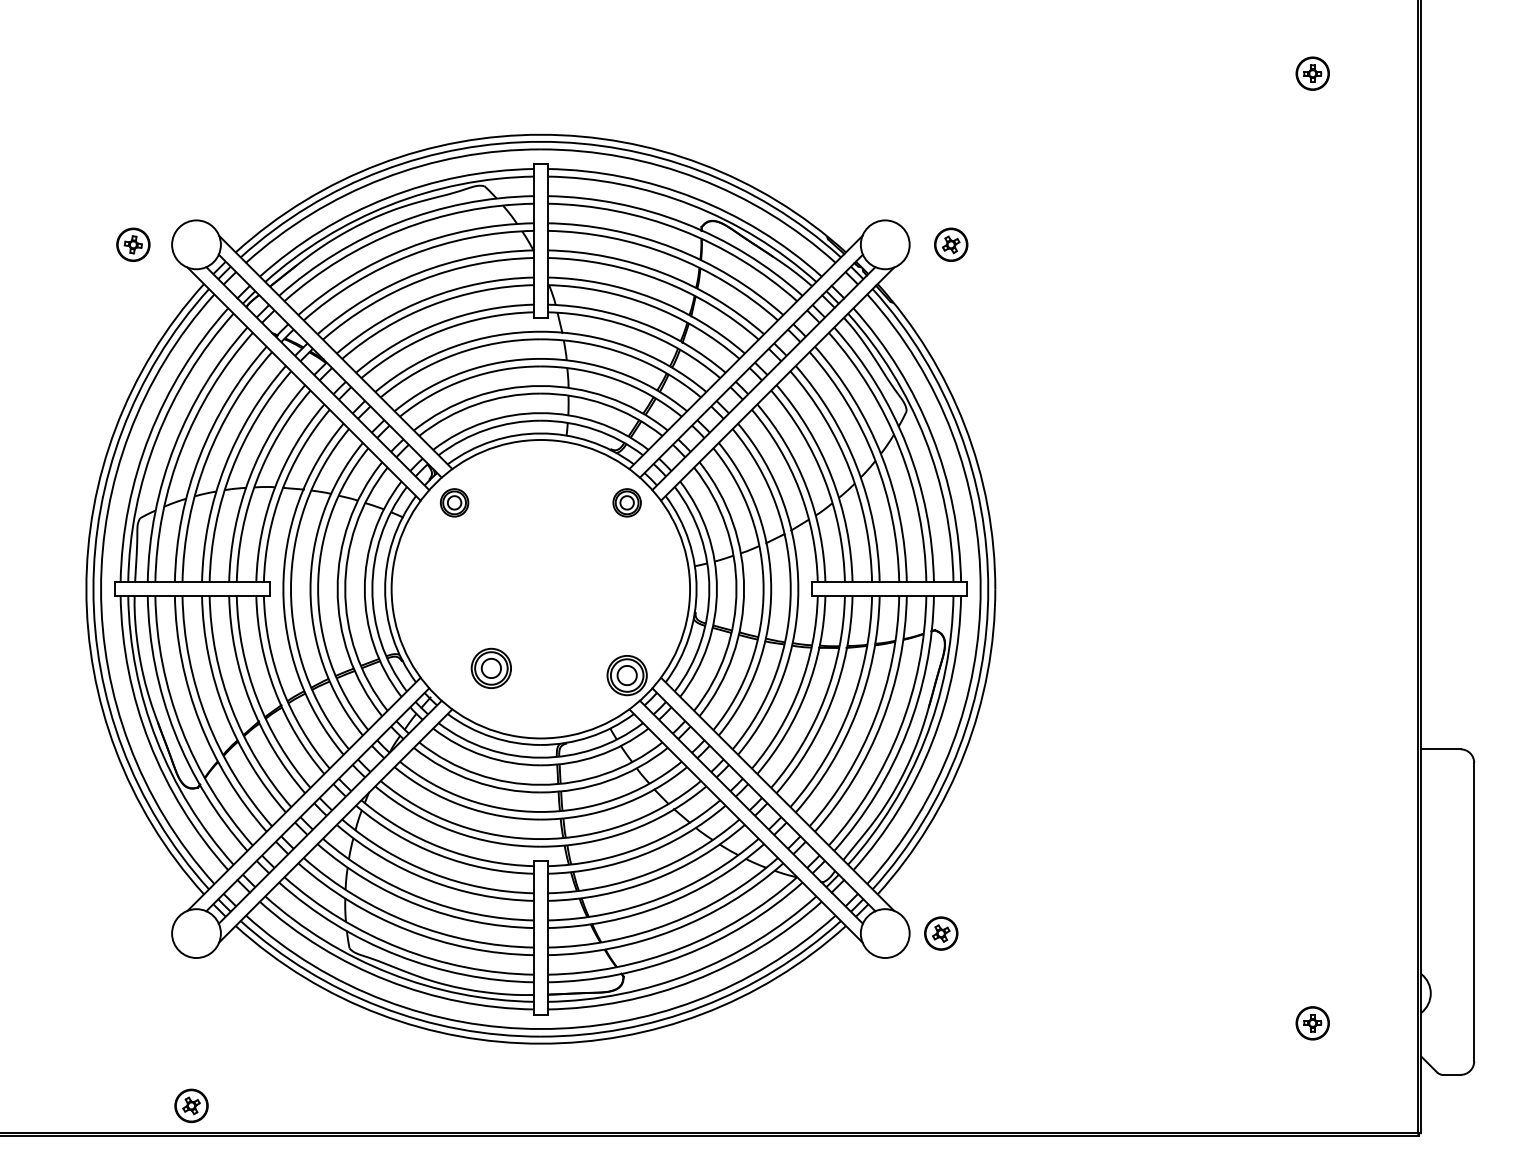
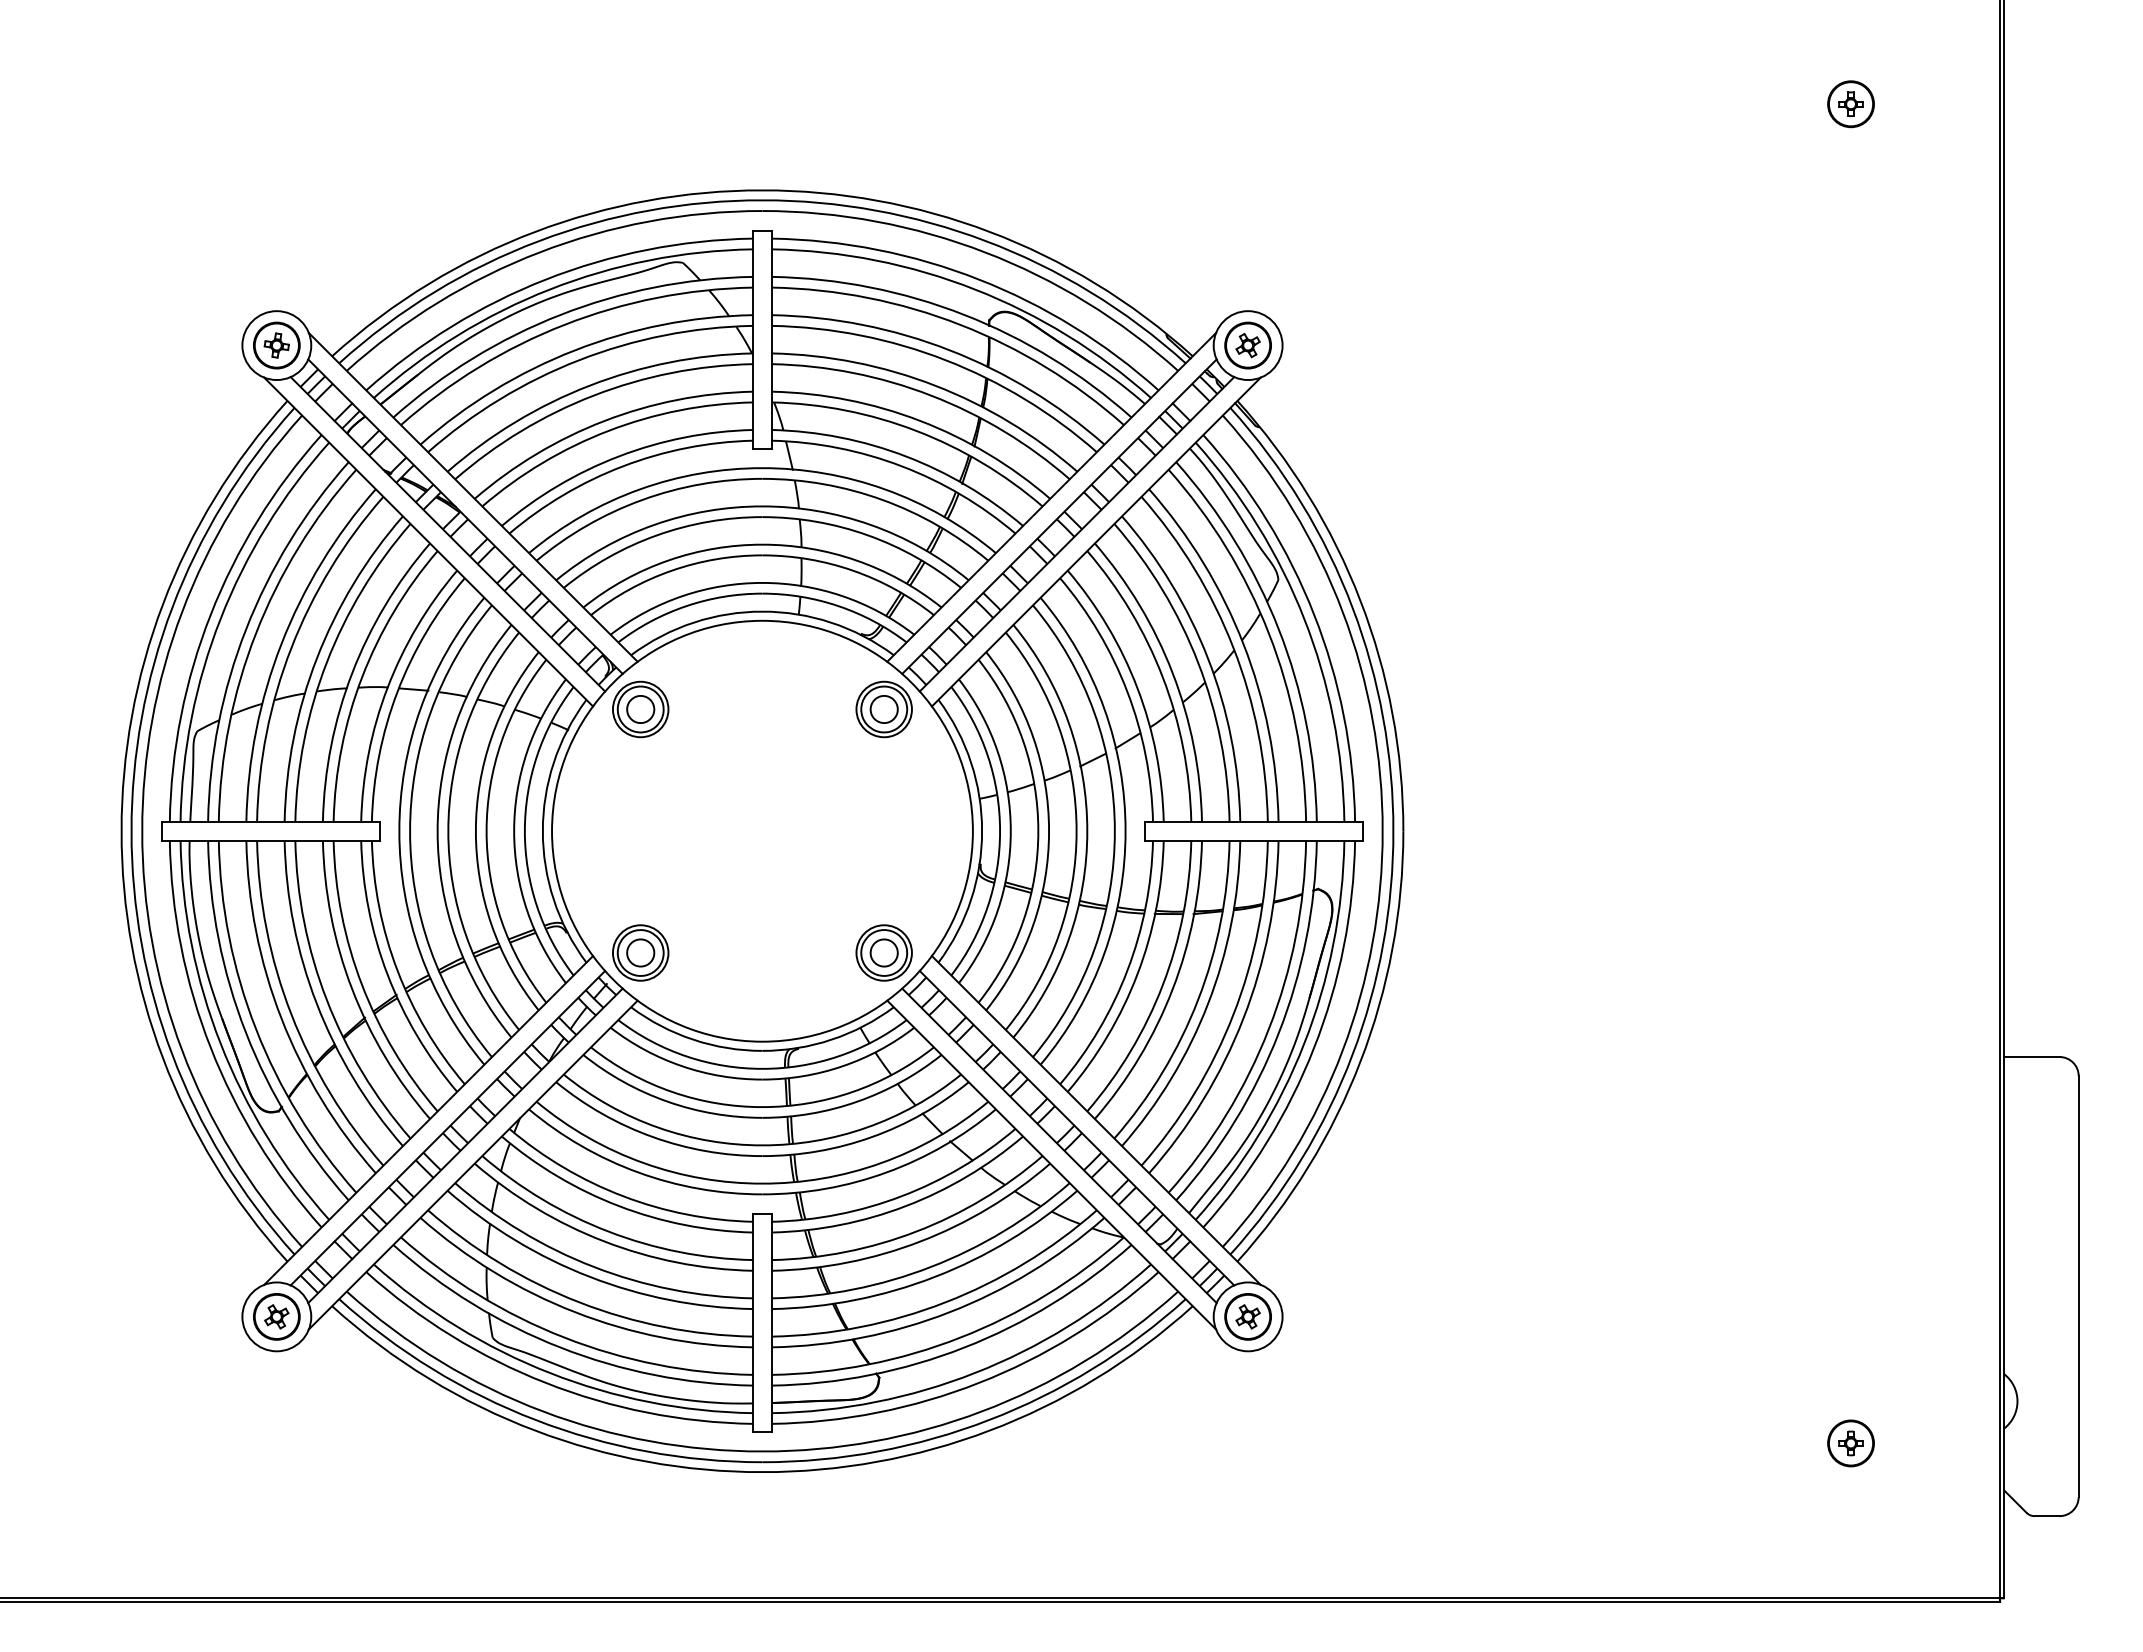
part: (133, 244) -> (276, 345), moved
part: (950, 244) -> (1247, 345), moved
part: (454, 502) -> (640, 709), size x1.43
part: (626, 502) -> (883, 709), size x1.43
part: (491, 668) -> (640, 952), moved
part: (940, 933) -> (1247, 1316), moved
part: (191, 1105) -> (276, 1316), moved

